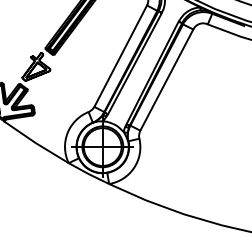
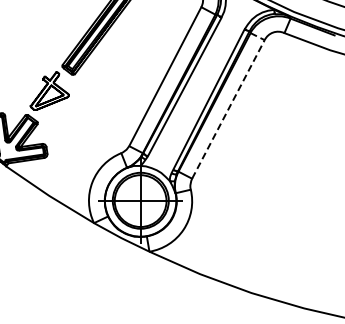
line: (169, 74) -> (232, 101), solid -> dashed

